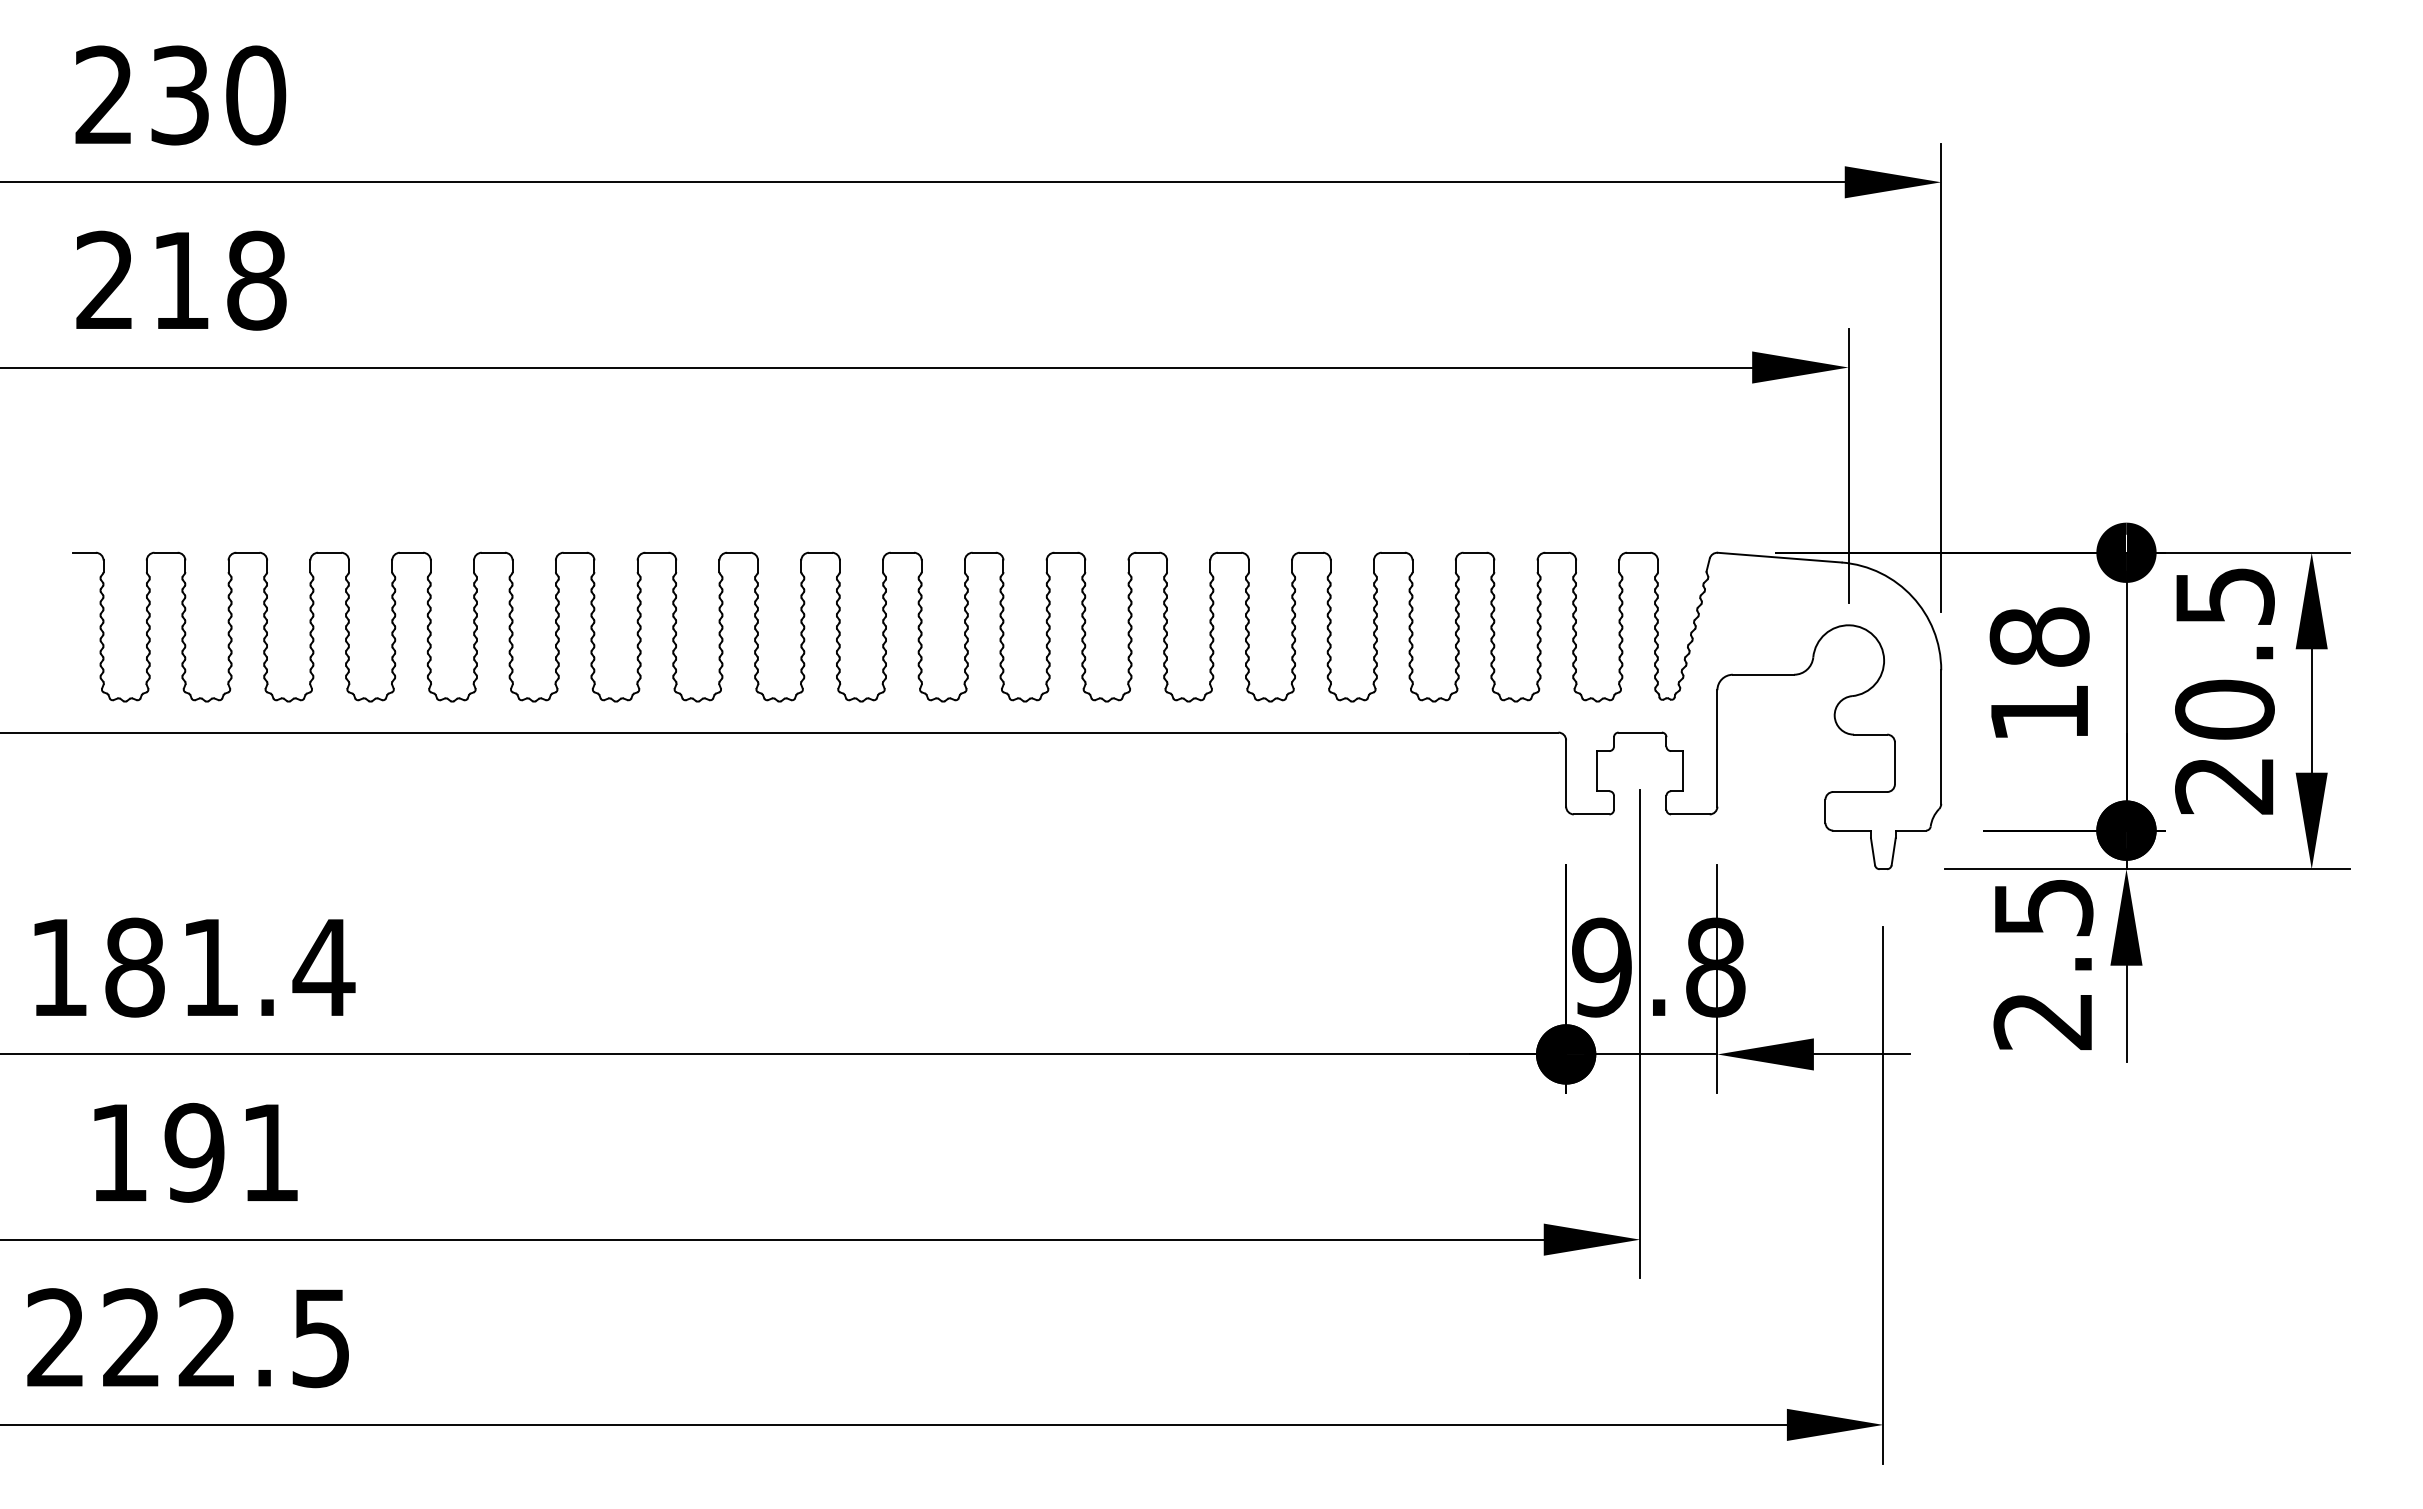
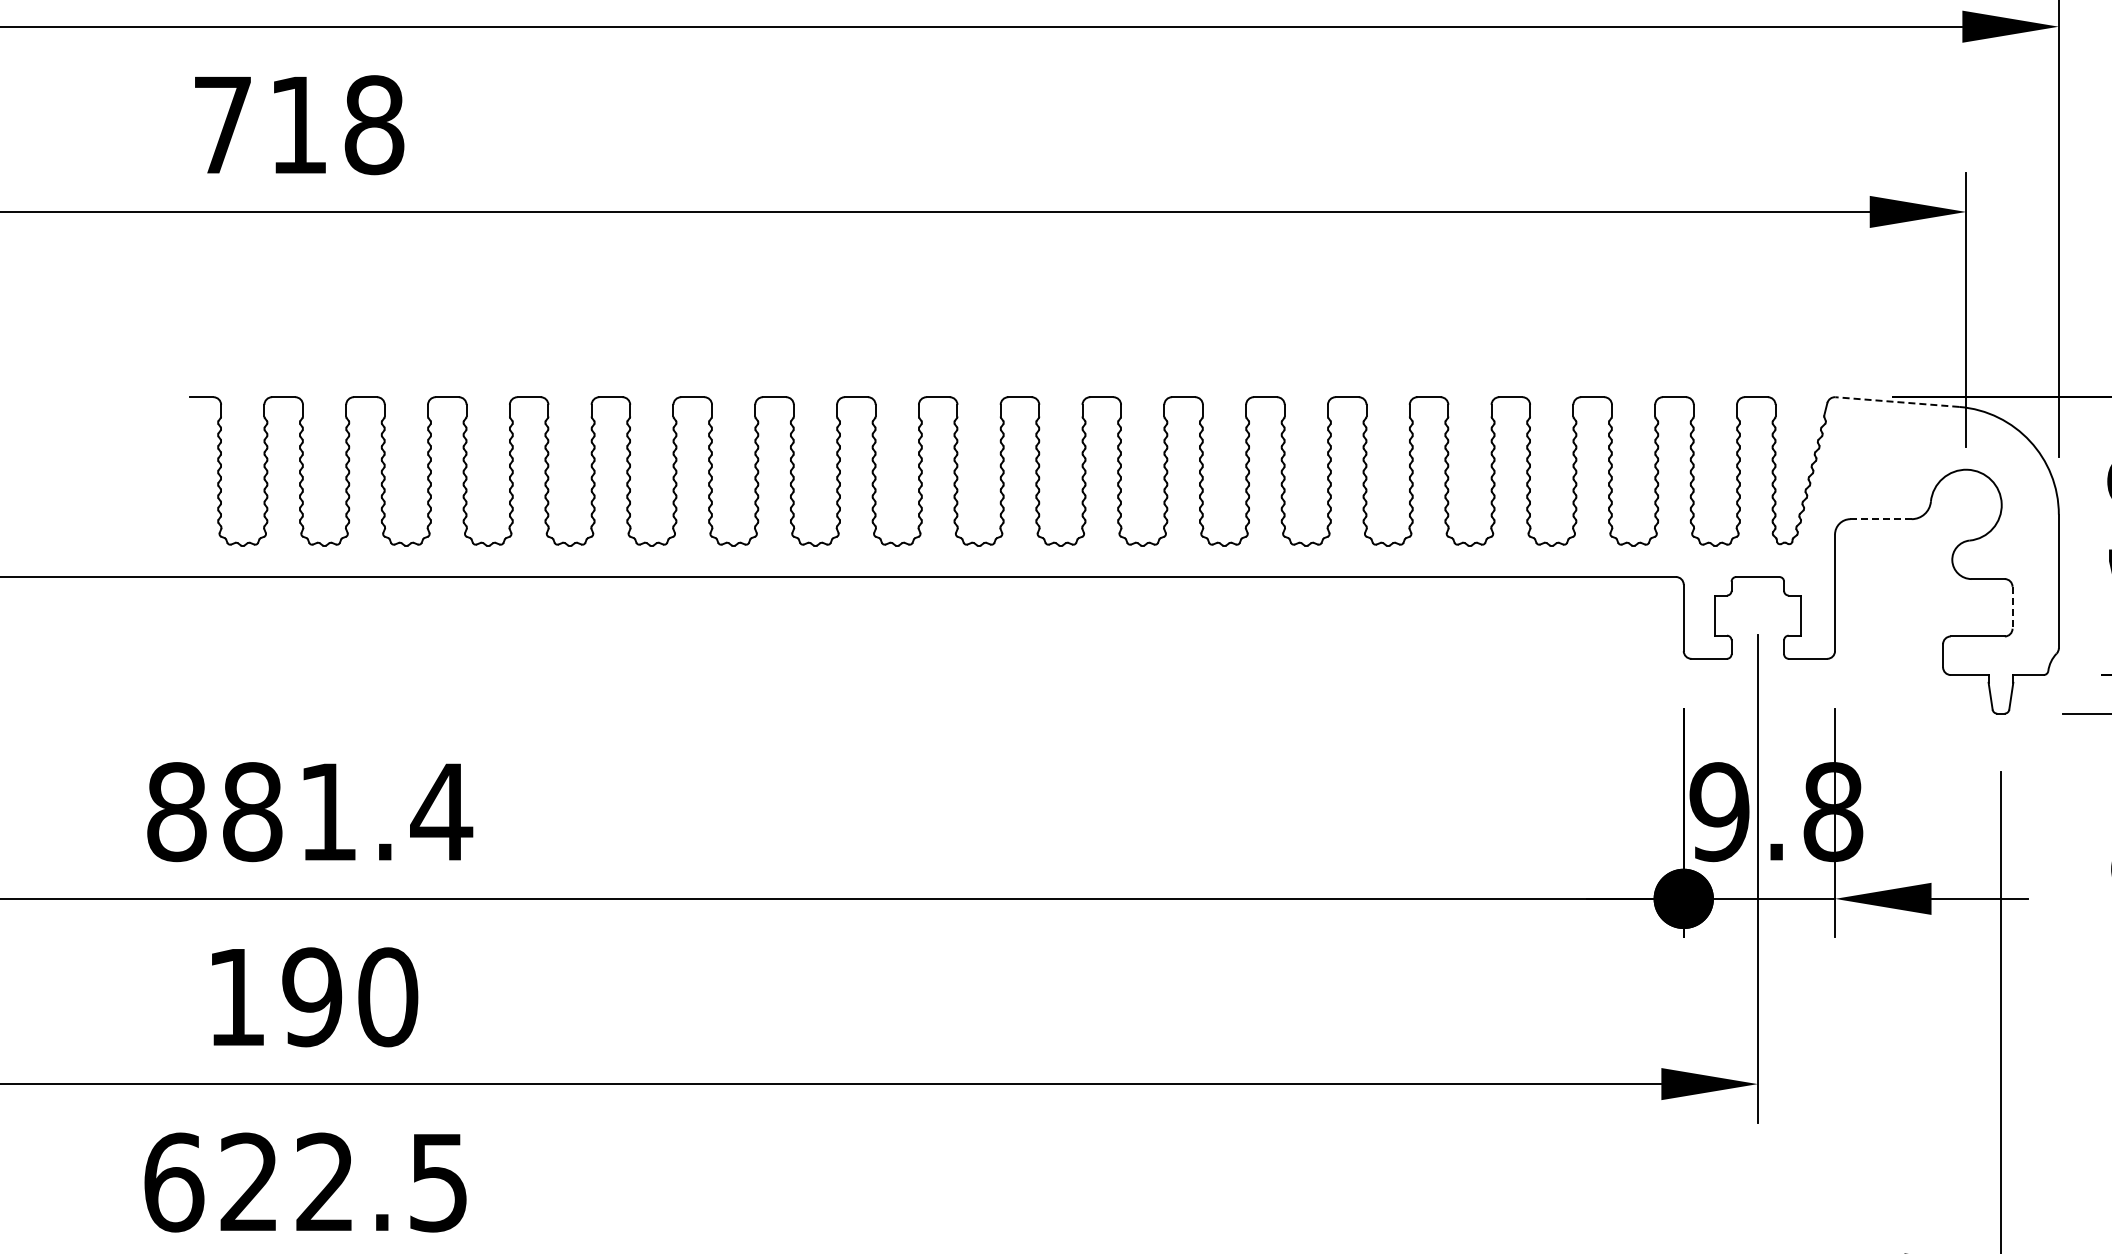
text: (104, 279) -> (222, 123), 218 -> 718
line: (1779, 557) -> (1897, 401), solid -> dashed
line: (1763, 674) -> (1881, 518), solid -> dashed
line: (1894, 763) -> (2012, 607), solid -> dashed
text: (59, 967) -> (177, 811), 181.4 -> 881.4
text: (270, 1152) -> (388, 996), 191 -> 190
text: (56, 1338) -> (174, 1182), 222.5 -> 622.5

